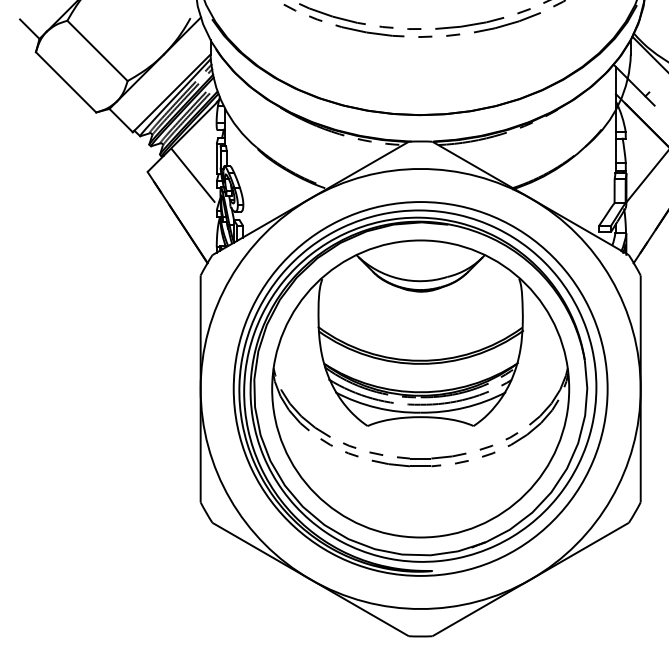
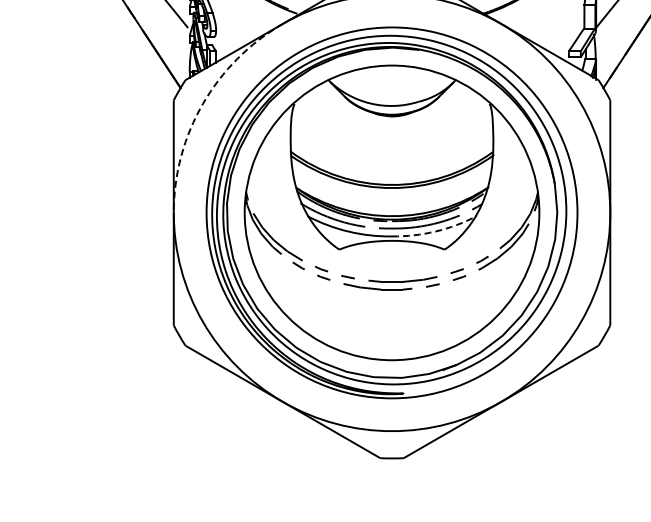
arc: (230, 278) -> (203, 103), solid -> dashed
arc: (464, 407) -> (435, 231), solid -> dashed

